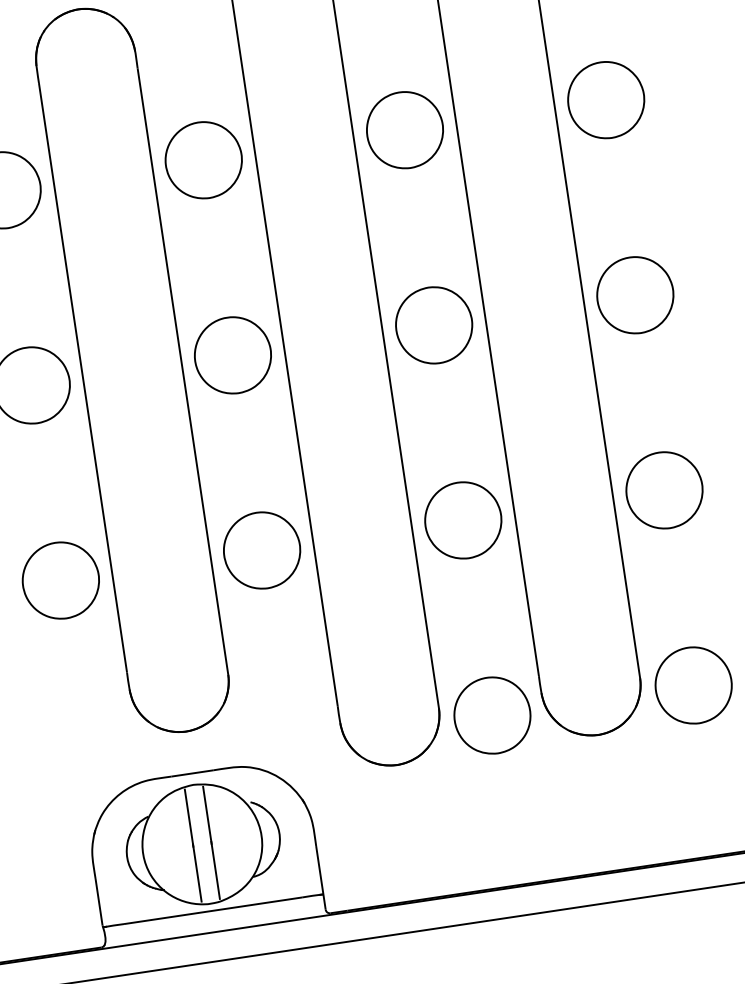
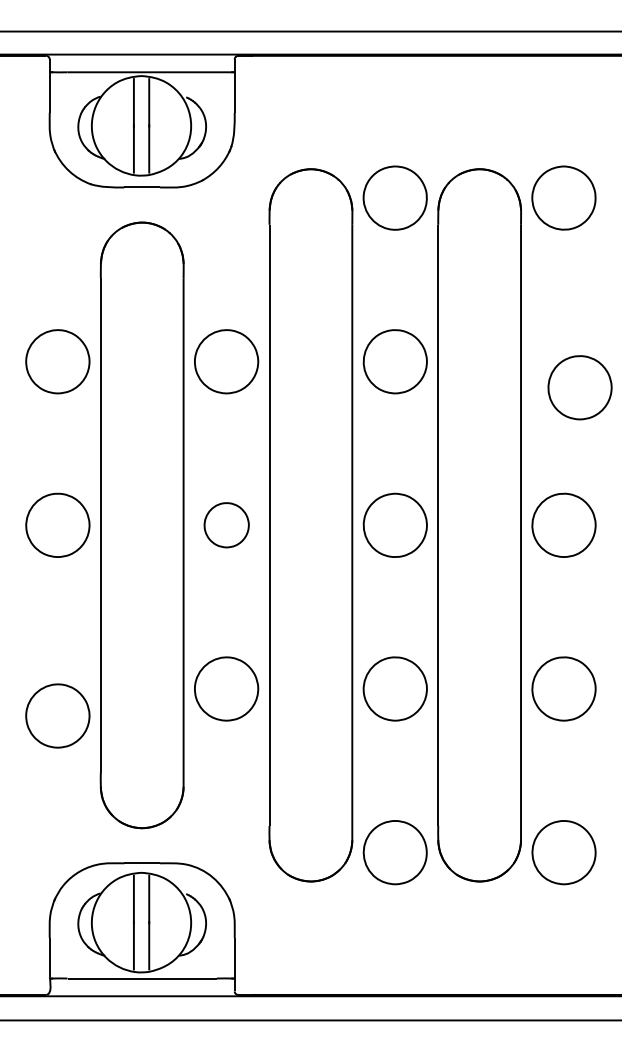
part: (605, 99) -> (579, 387), moved
part: (232, 354) -> (226, 524), size x0.7
part: (60, 580) -> (57, 715), moved

